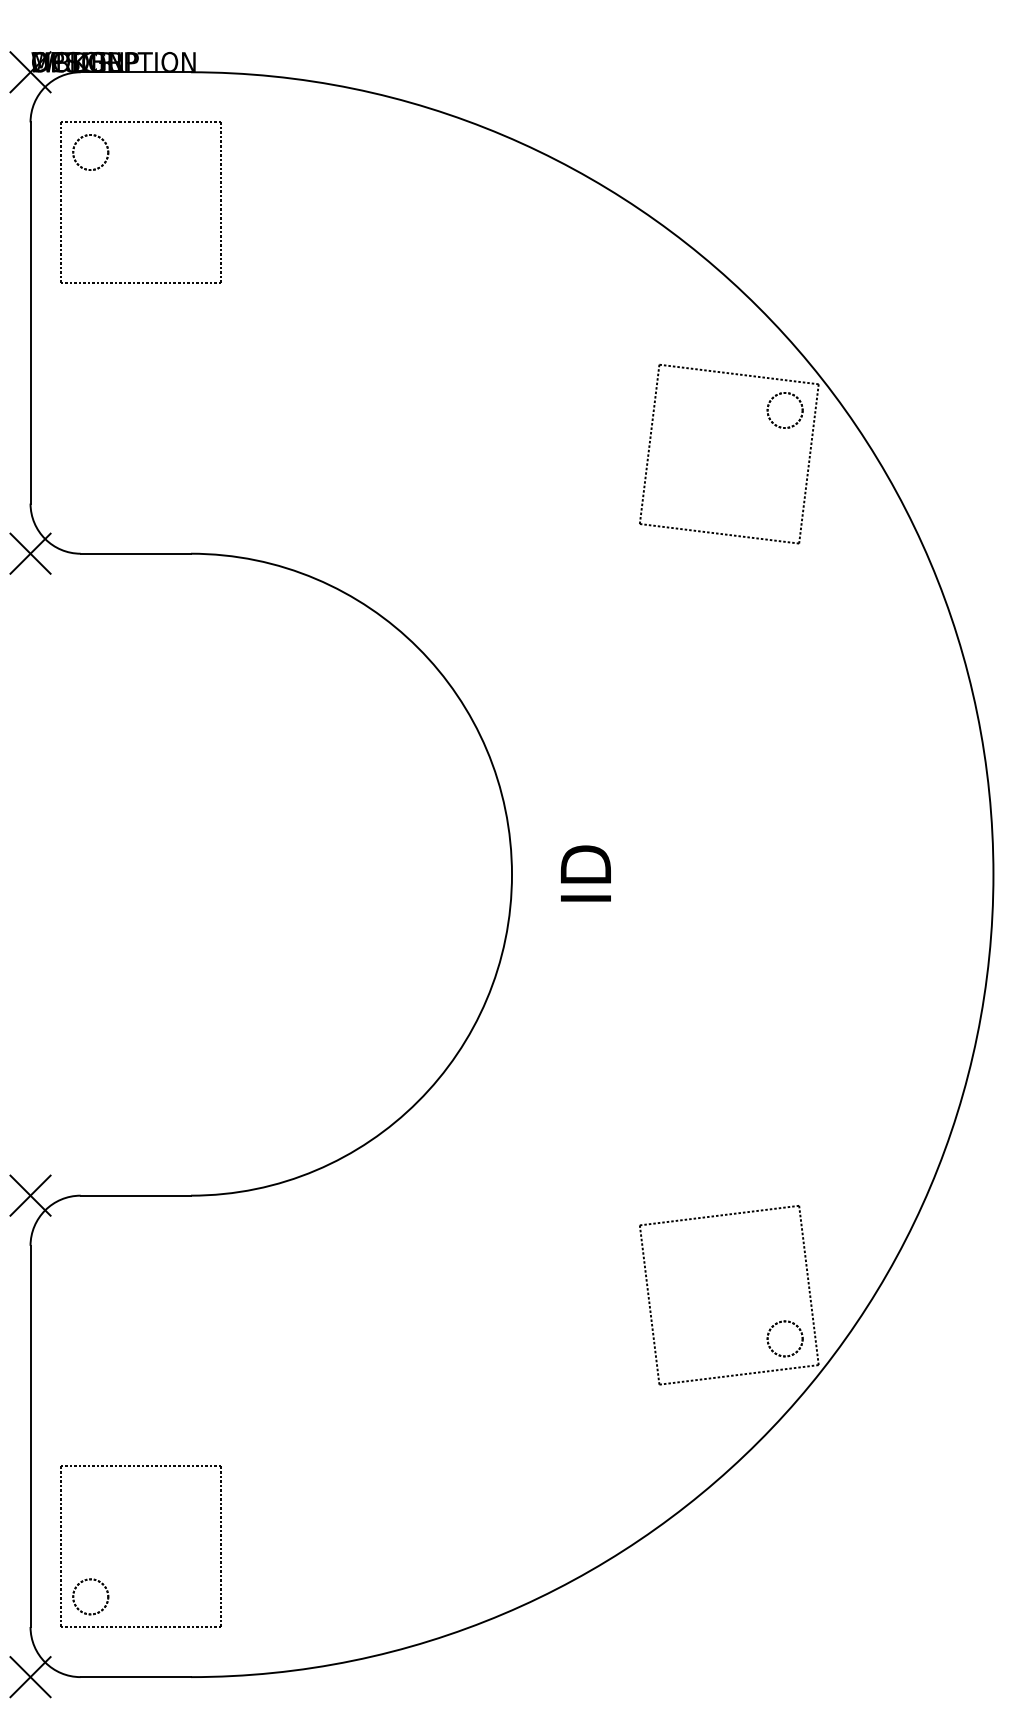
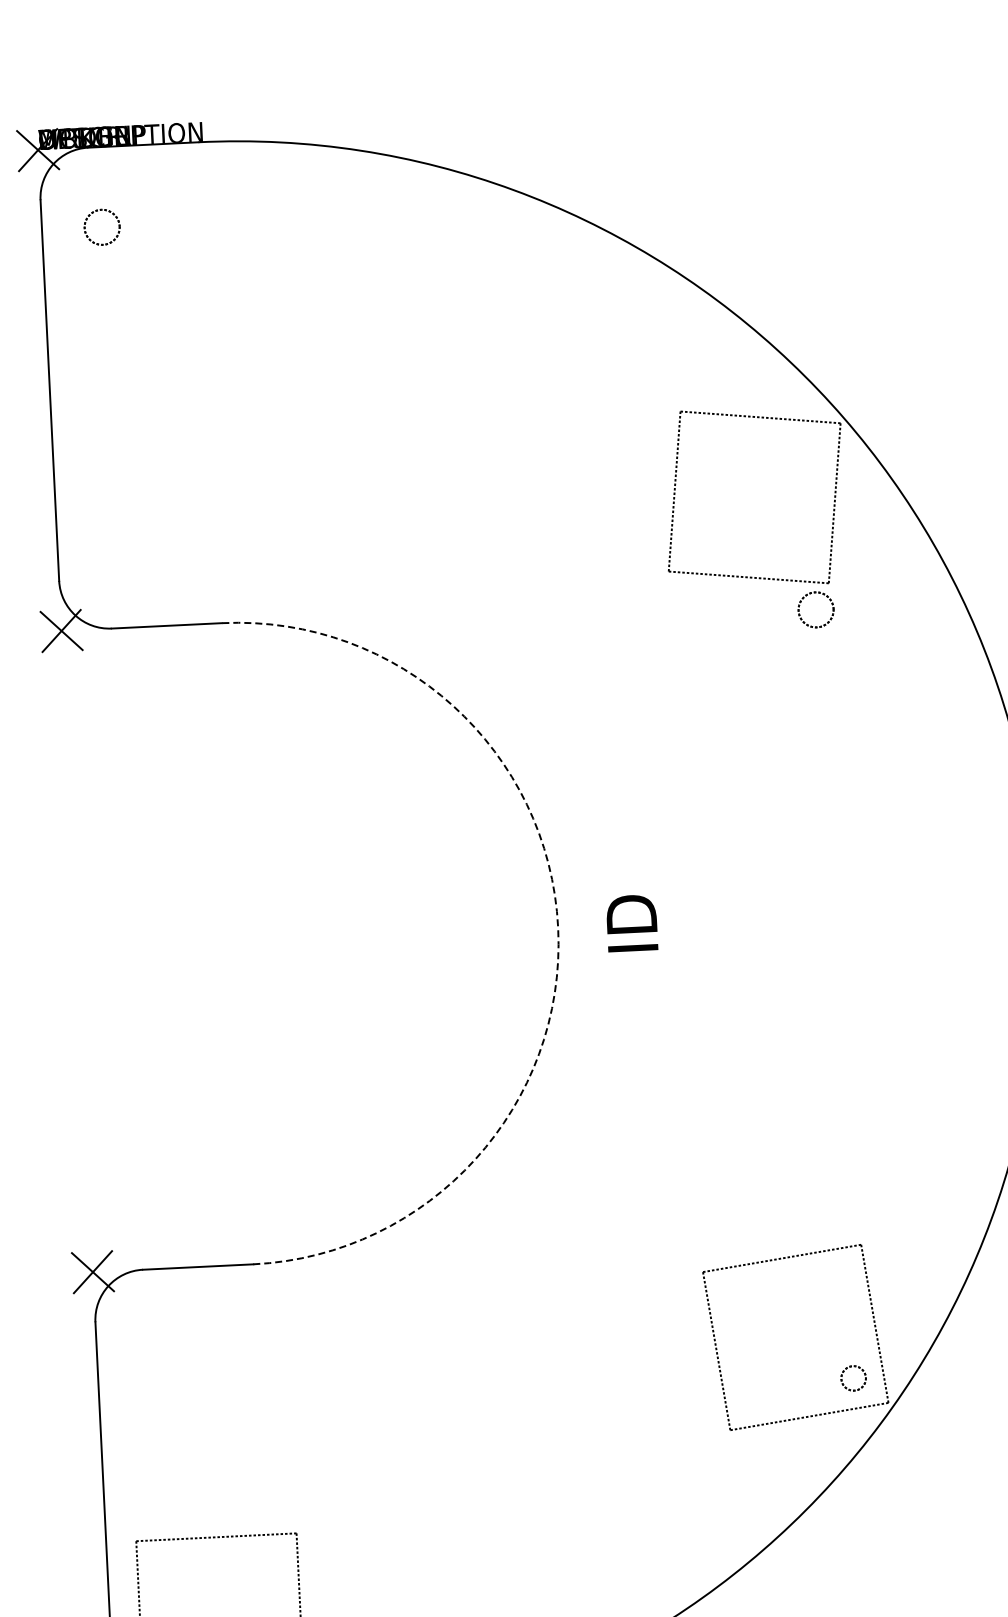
part: (61, 201) -> (75, 277), removed
circle: (784, 410) -> (815, 609), moved
arc: (512, 874) -> (558, 927), solid -> dashed
circle: (784, 1338) -> (853, 1378), size x0.7

